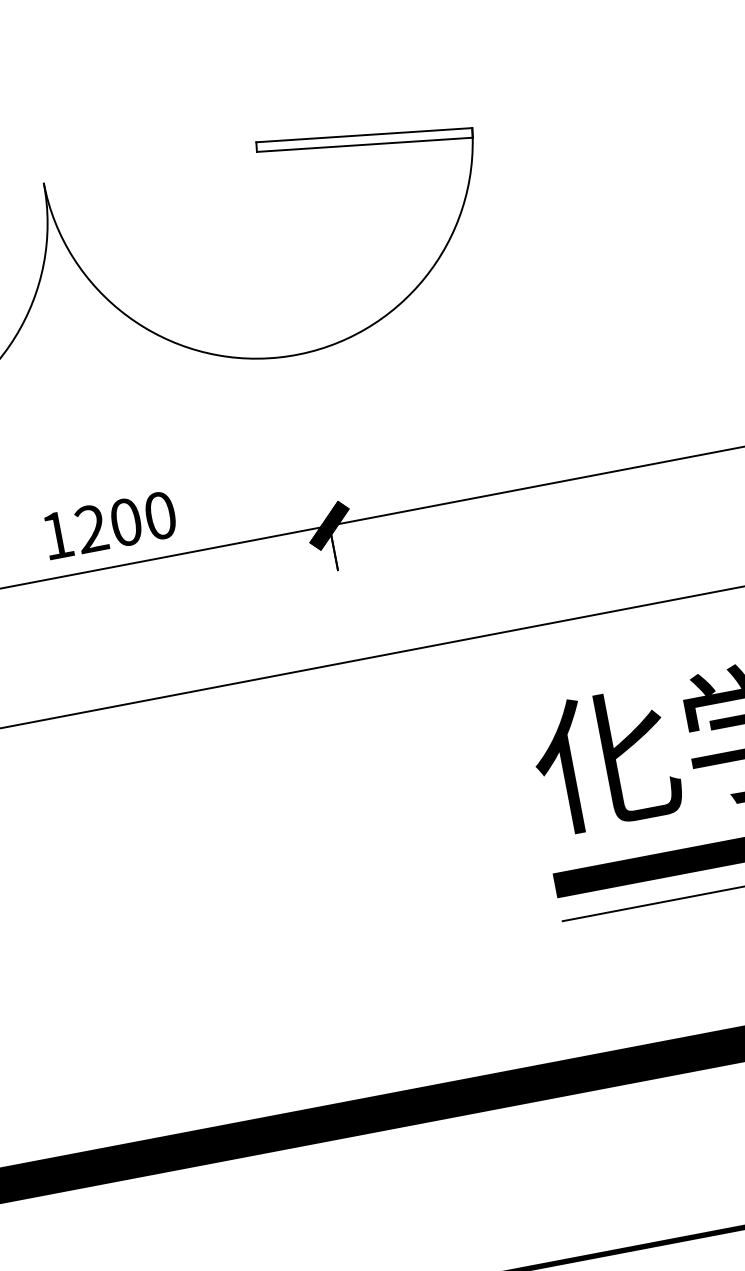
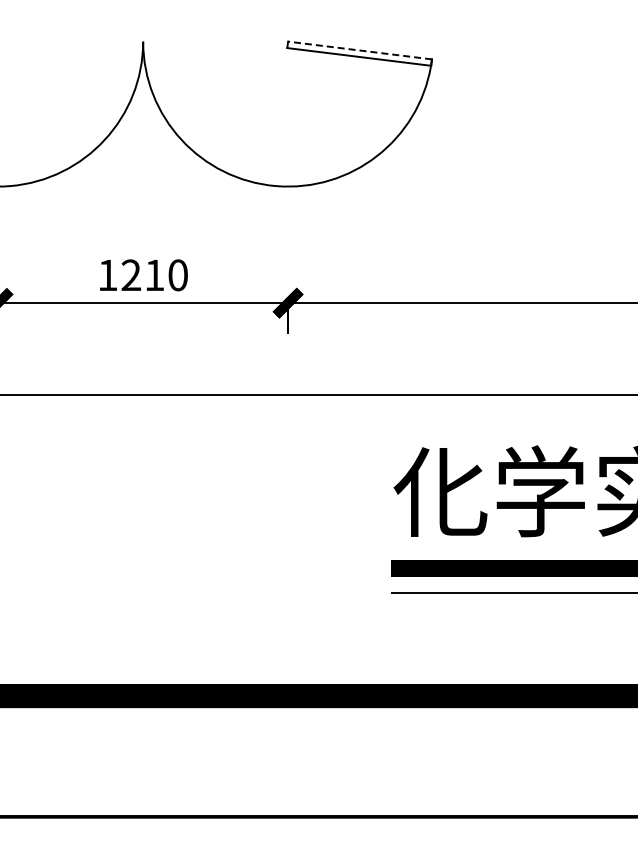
line: (363, 135) -> (359, 50), solid -> dashed
text: (125, 522) -> (154, 275), 1200 -> 1210

